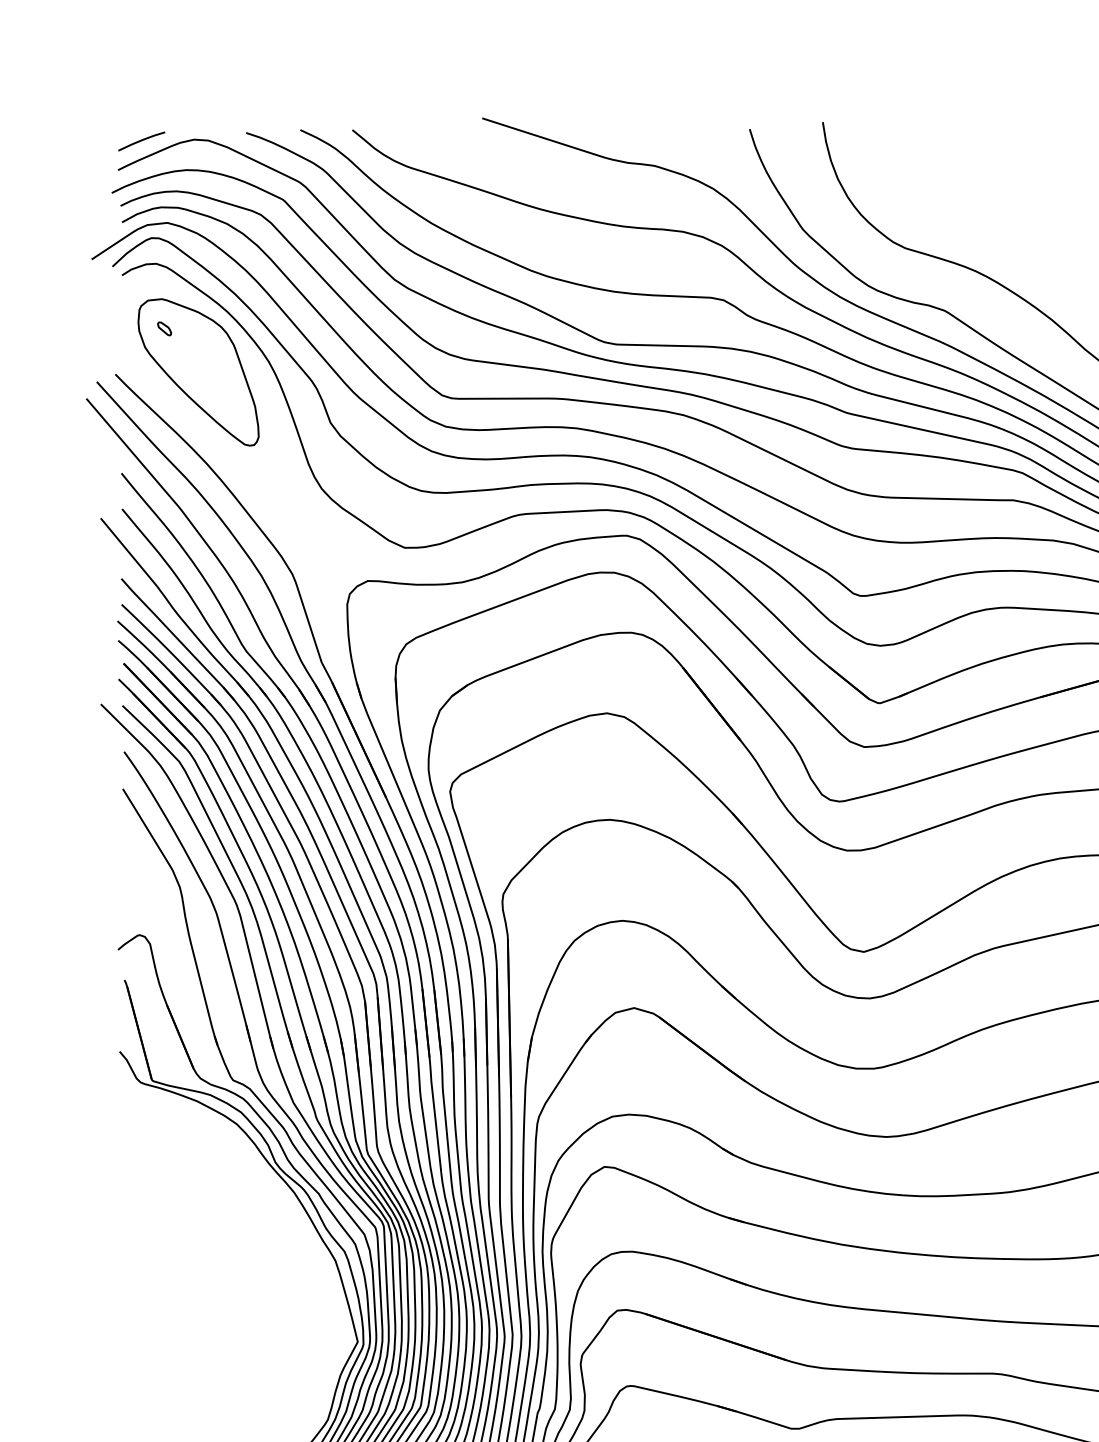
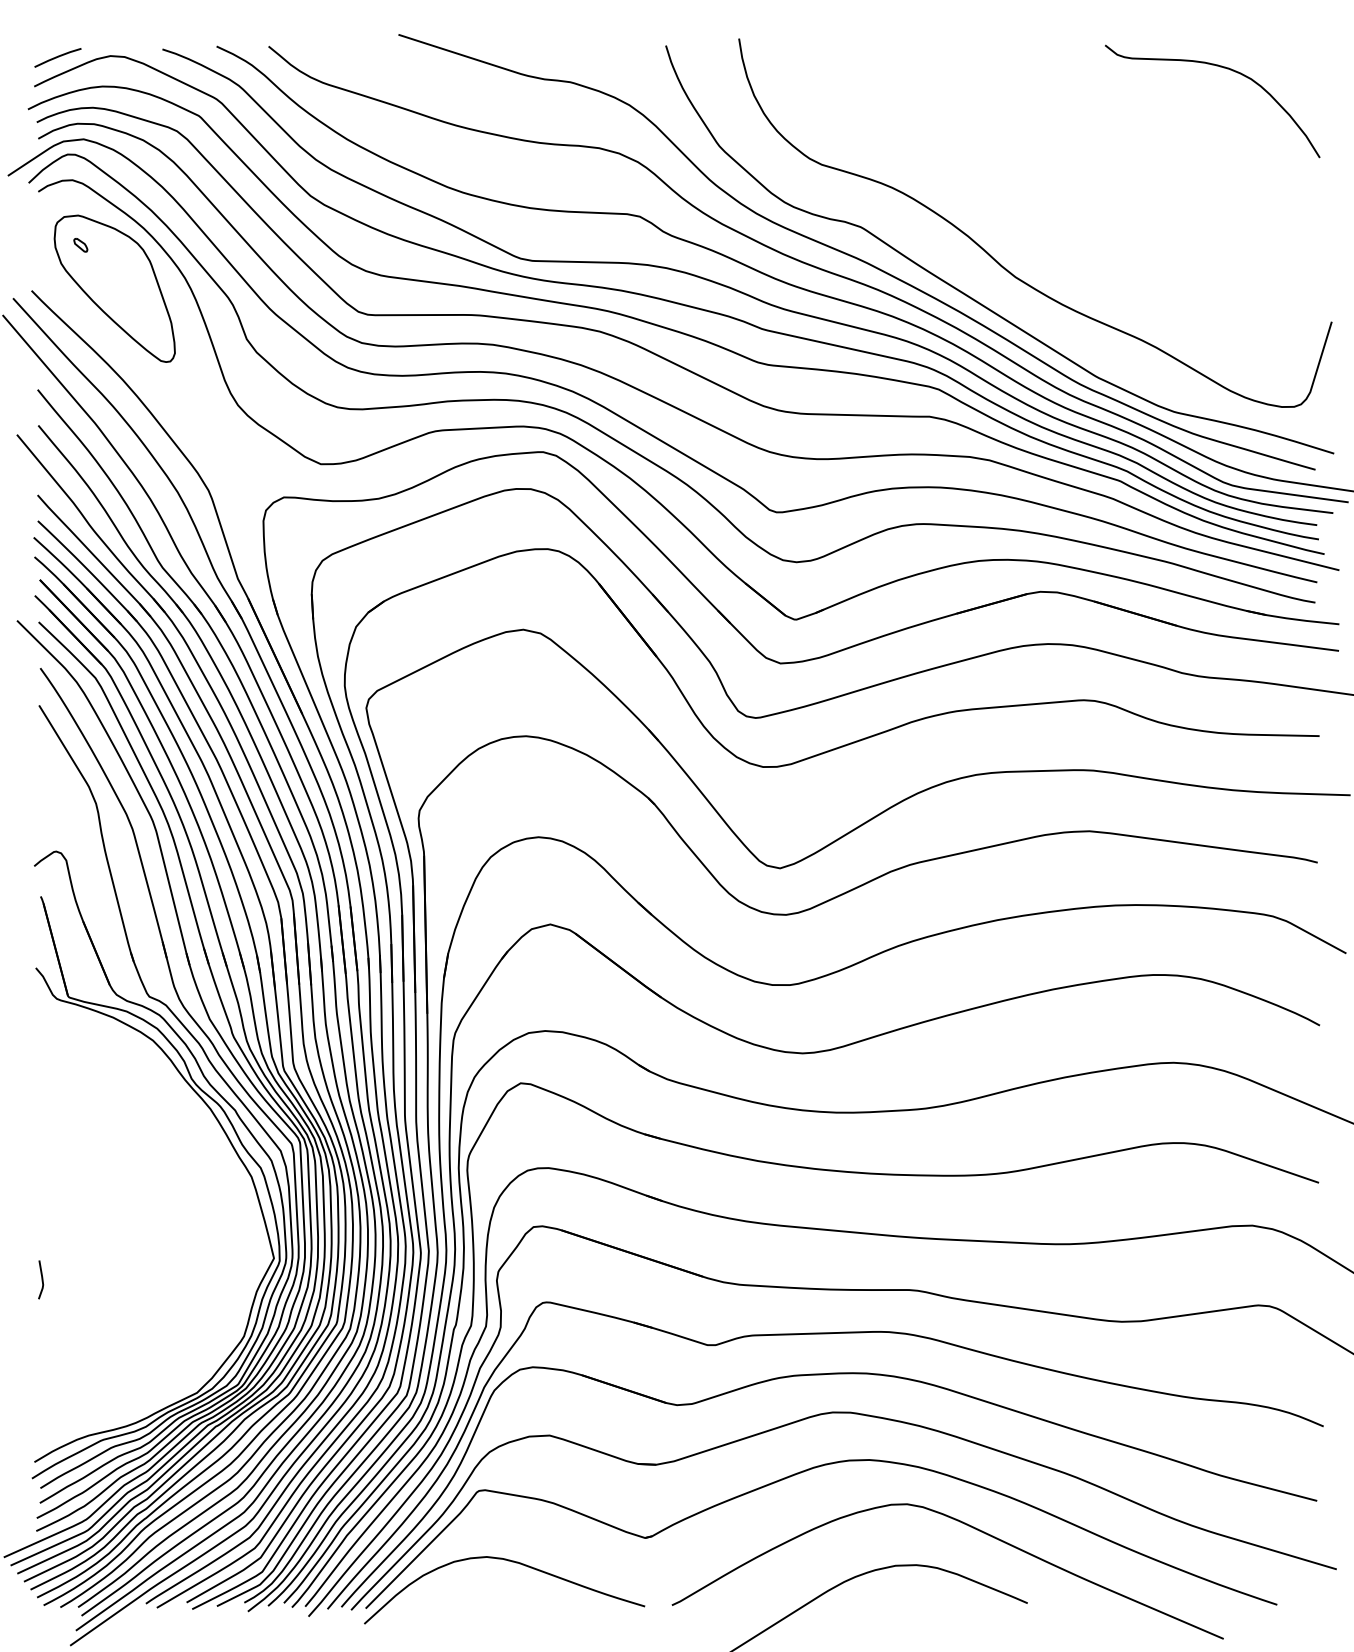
line: (125, 1363) -> (41, 1279), added

